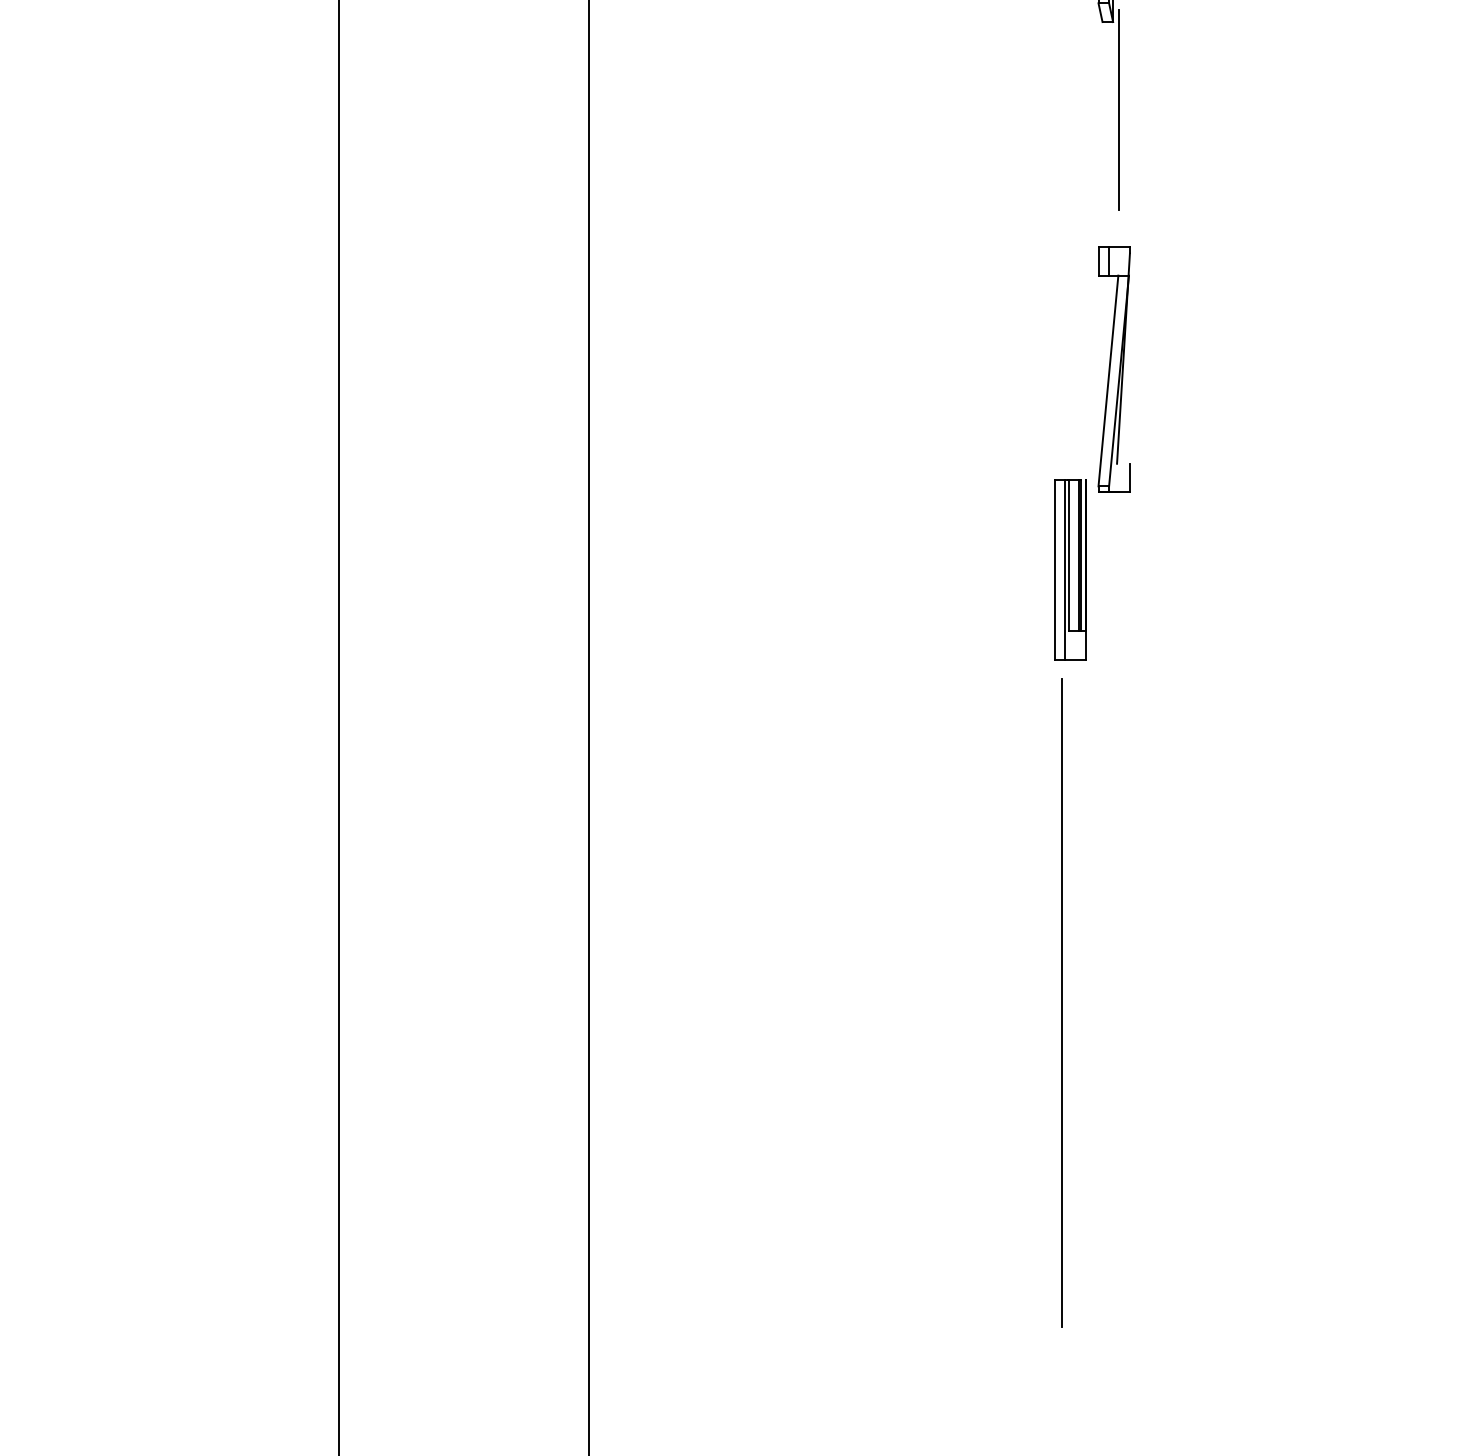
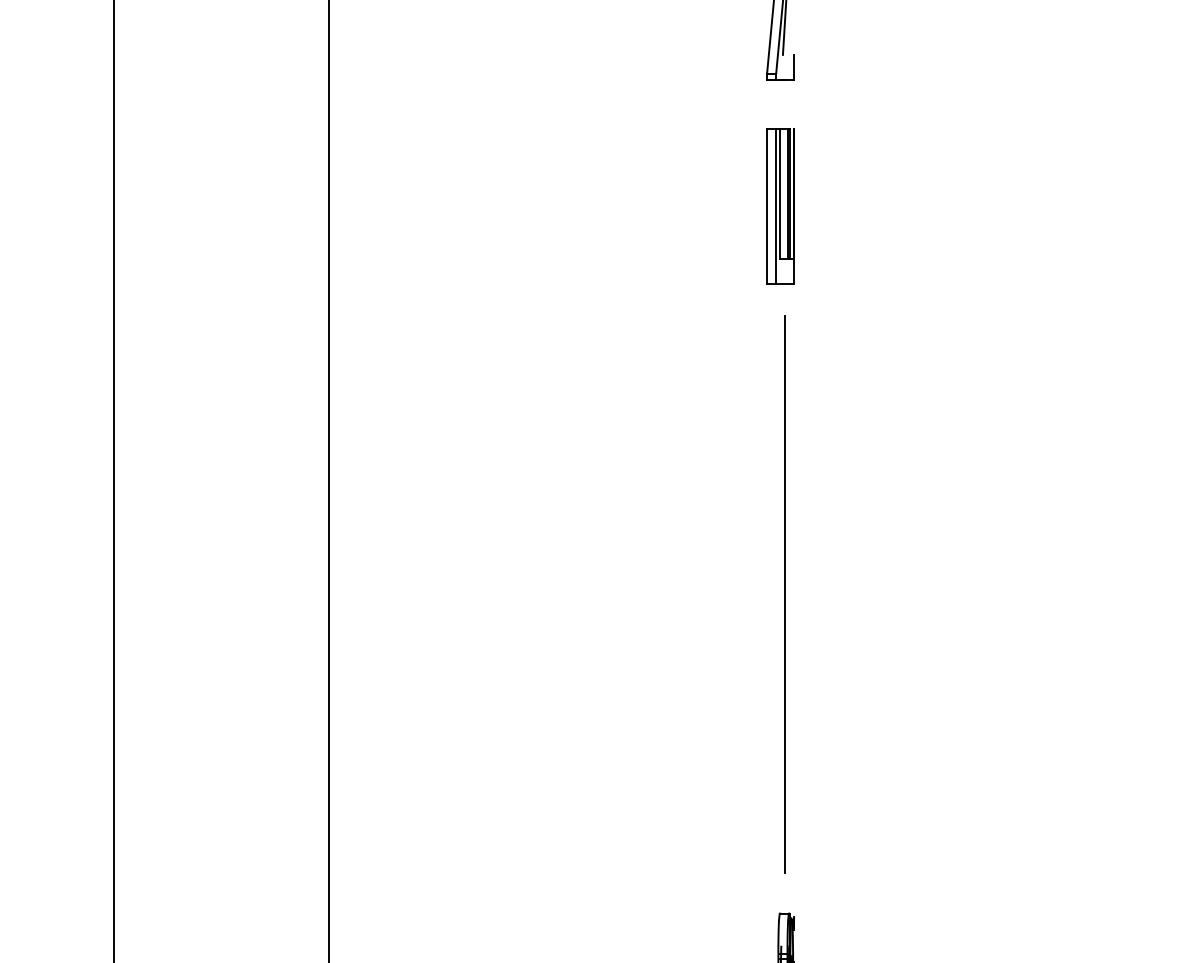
part: (1070, 569) -> (780, 206), moved
line: (1061, 1002) -> (784, 593), moved

